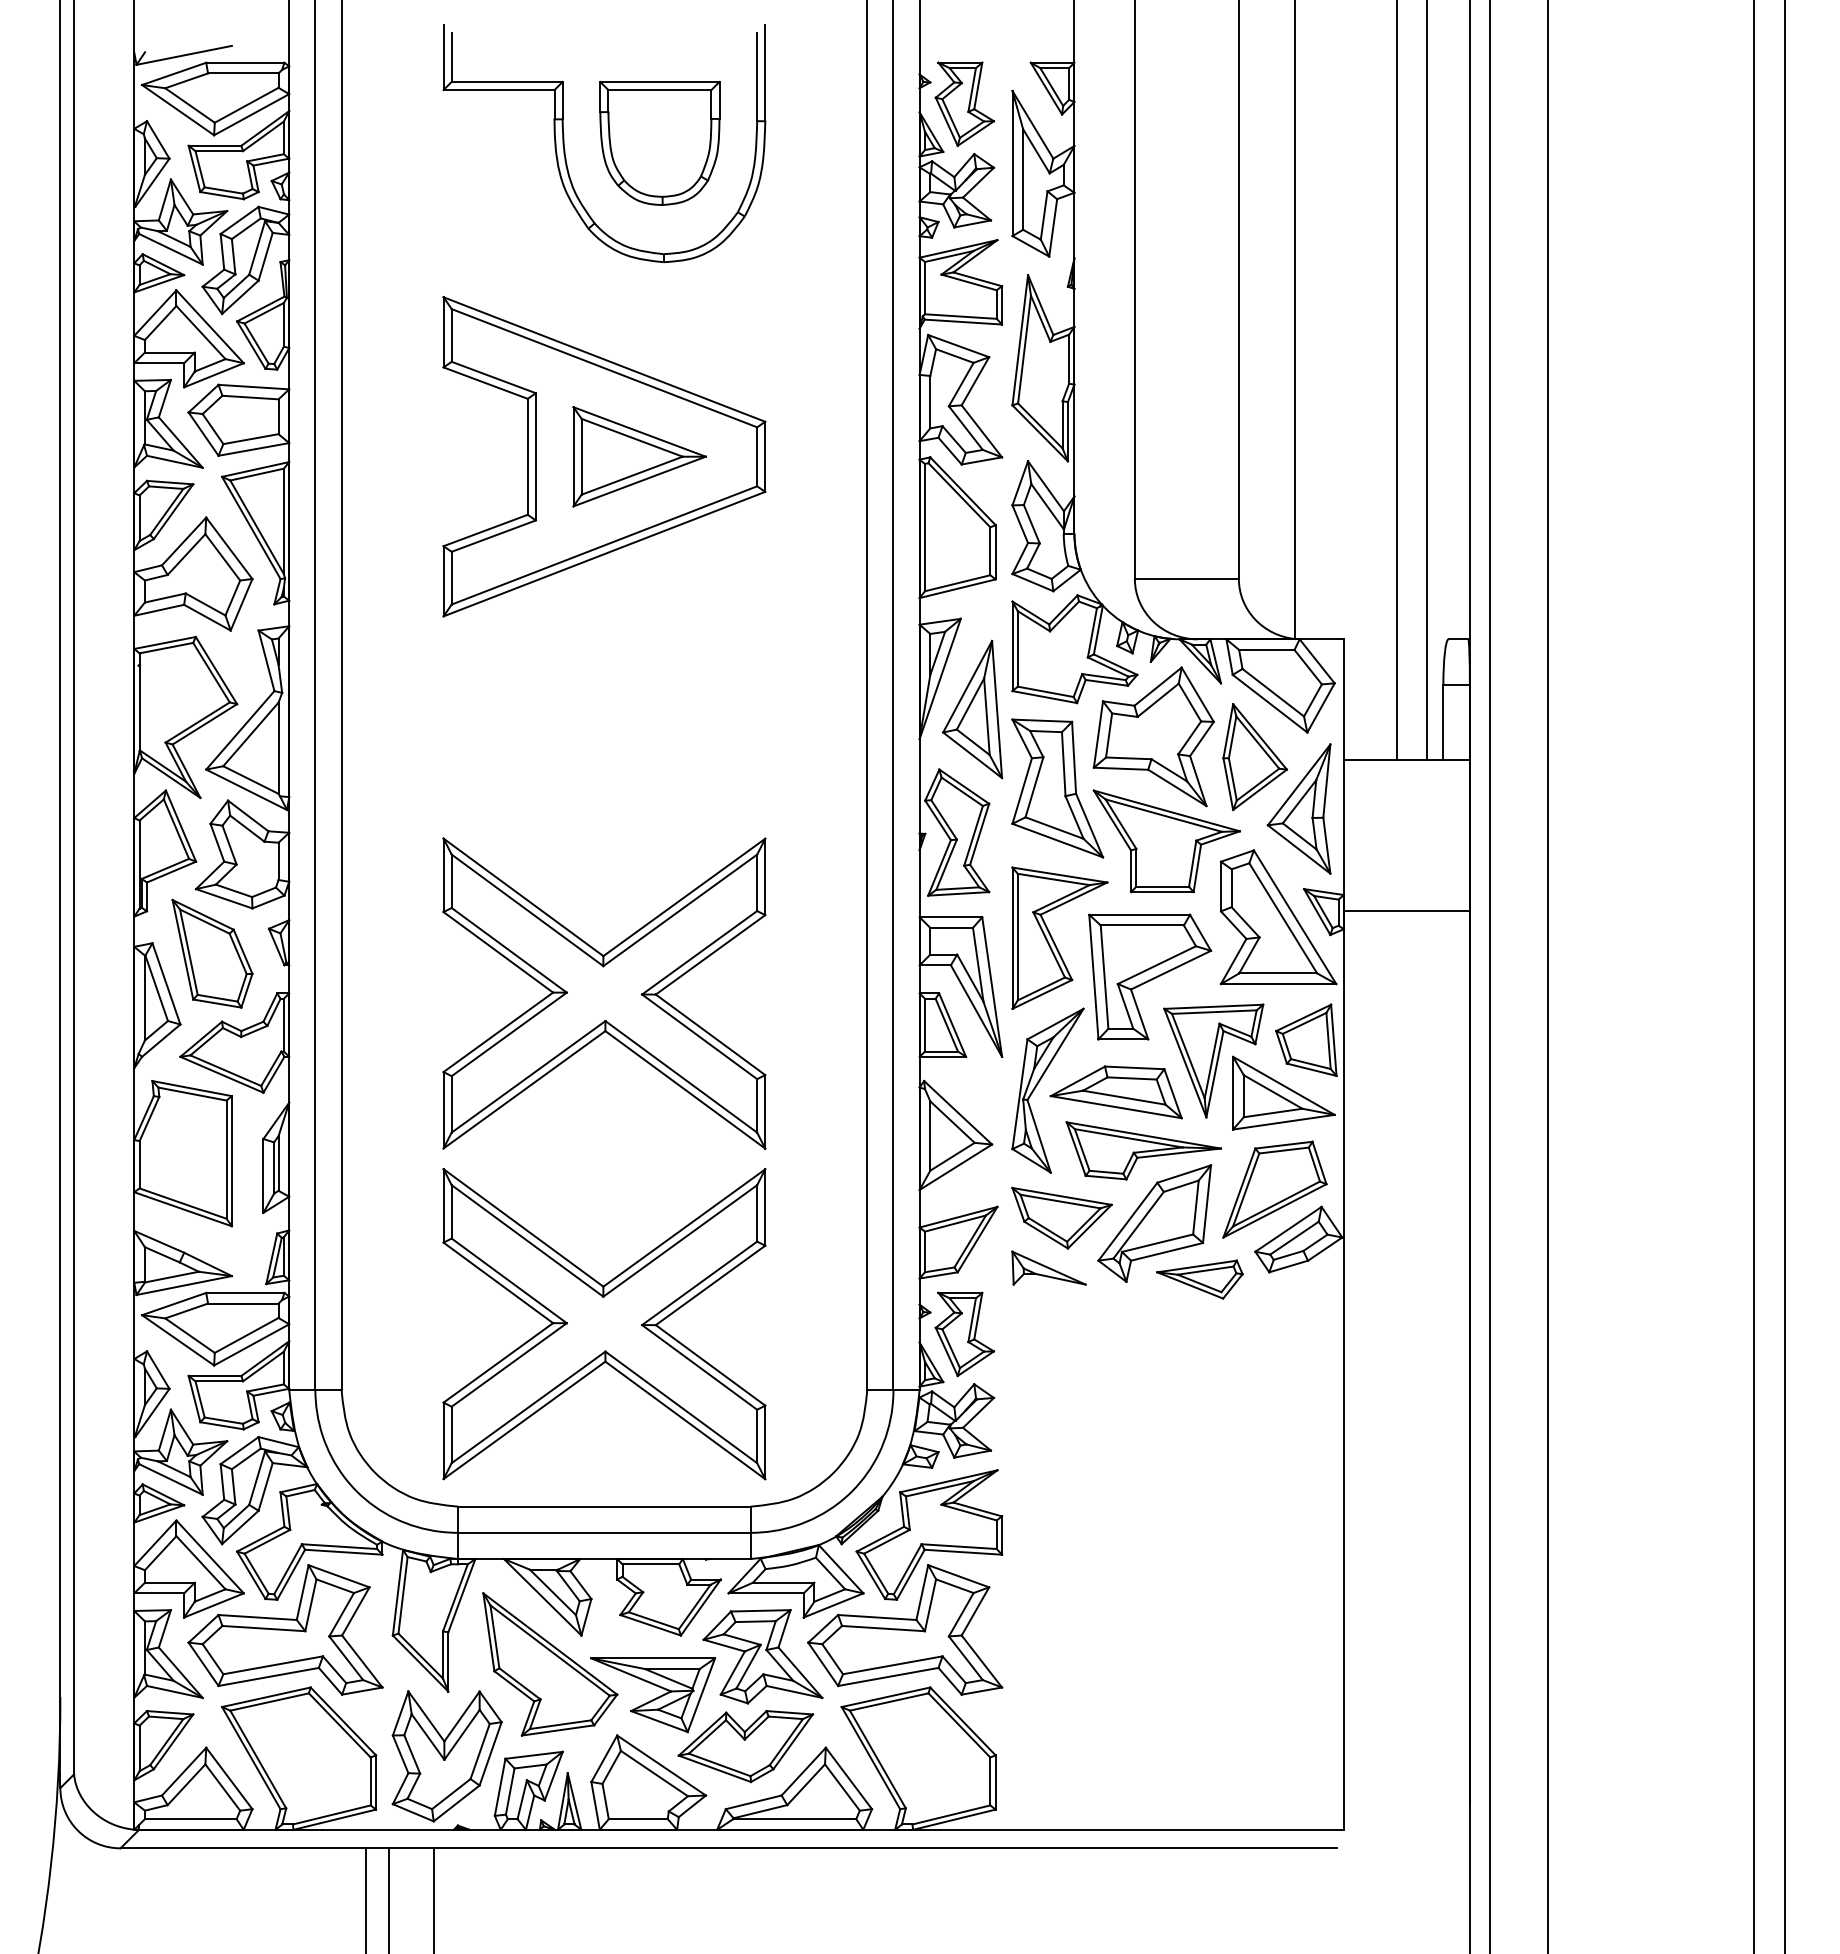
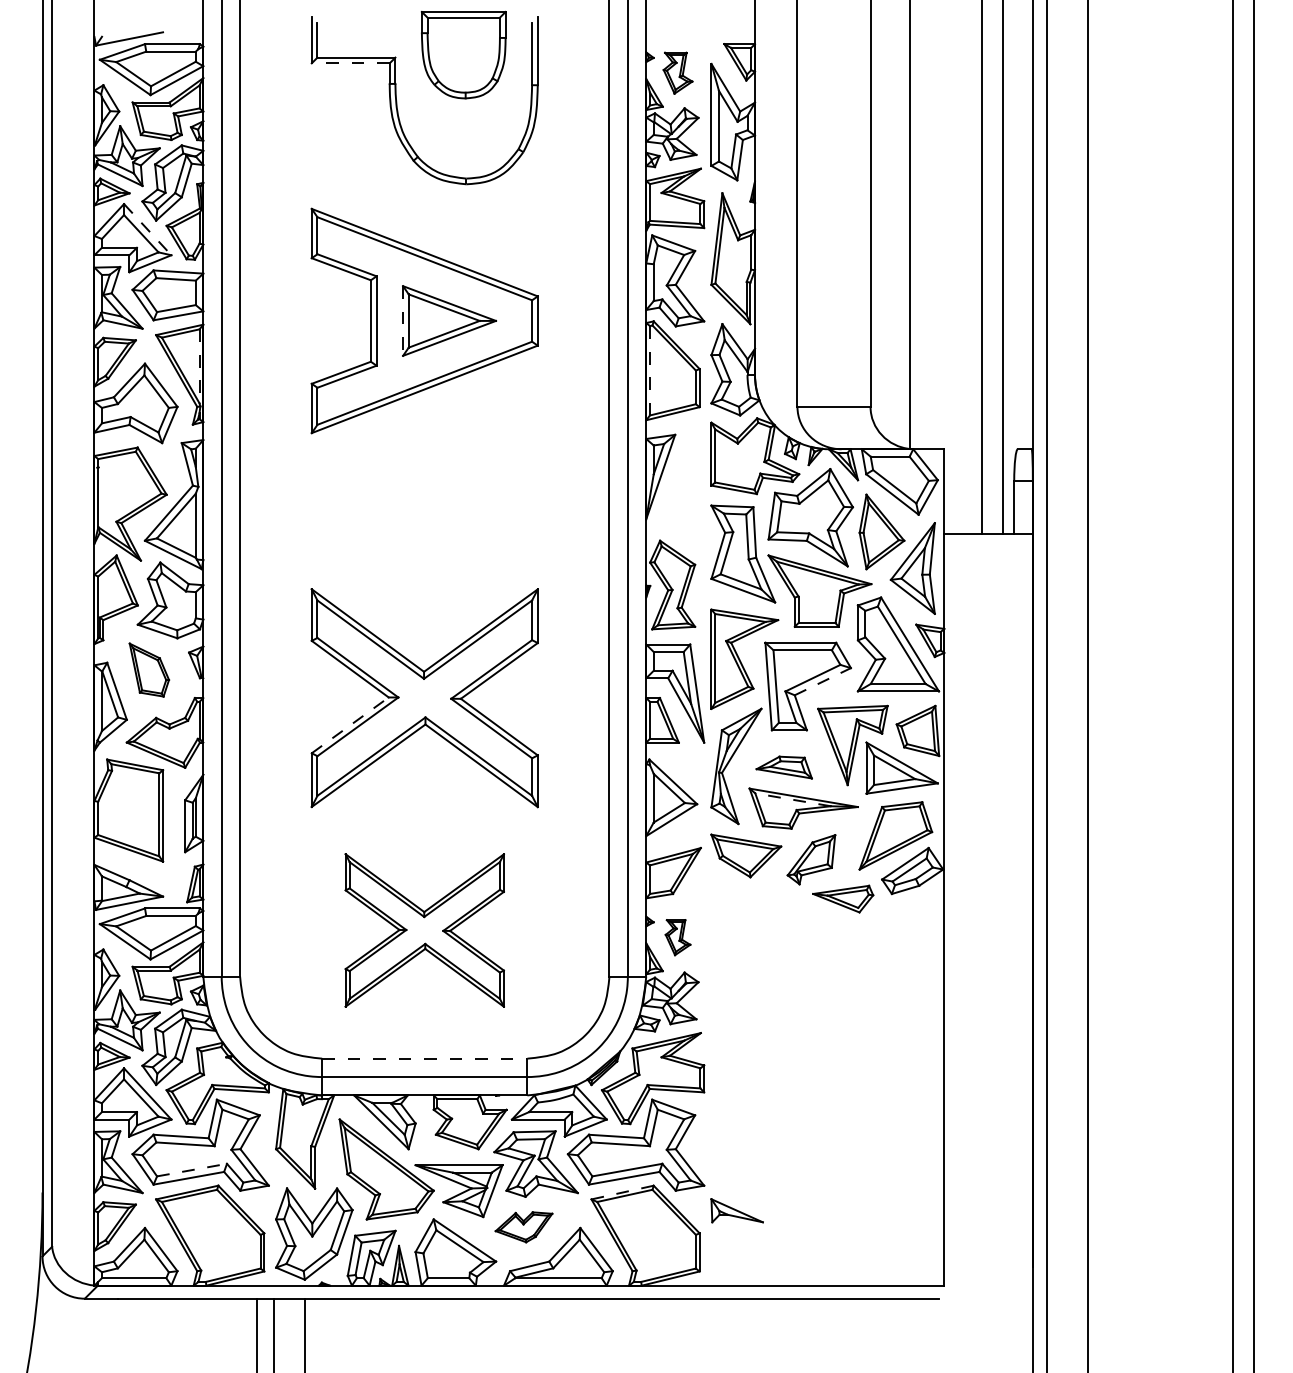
line: (498, 90) -> (350, 63), solid -> dashed
part: (964, 103) -> (677, 72), size x0.7
part: (659, 142) -> (463, 54), moved
line: (210, 326) -> (148, 229), solid -> dashed
line: (573, 456) -> (403, 320), solid -> dashed
line: (283, 521) -> (199, 366), solid -> dashed
line: (924, 527) -> (649, 370), solid -> dashed
part: (972, 709) -> (683, 498), removed
line: (1406, 911) -> (988, 640), removed
part: (212, 953) -> (149, 669), size x0.7
line: (1171, 969) -> (823, 681), solid -> dashed
line: (498, 1032) -> (350, 725), solid -> dashed
part: (1115, 1092) -> (783, 767), size x0.6
line: (1128, 1138) -> (792, 799), solid -> dashed
part: (1154, 1223) -> (811, 859), size x0.6
part: (1048, 1267) -> (736, 1210), moved
part: (604, 1324) -> (424, 930), size x0.7
part: (964, 1334) -> (677, 937), size x0.6
line: (604, 1506) -> (424, 1058), solid -> dashed
line: (273, 1665) -> (192, 1170), solid -> dashed
line: (886, 1697) -> (622, 1192), solid -> dashed
part: (745, 1746) -> (523, 1227), size x0.6

